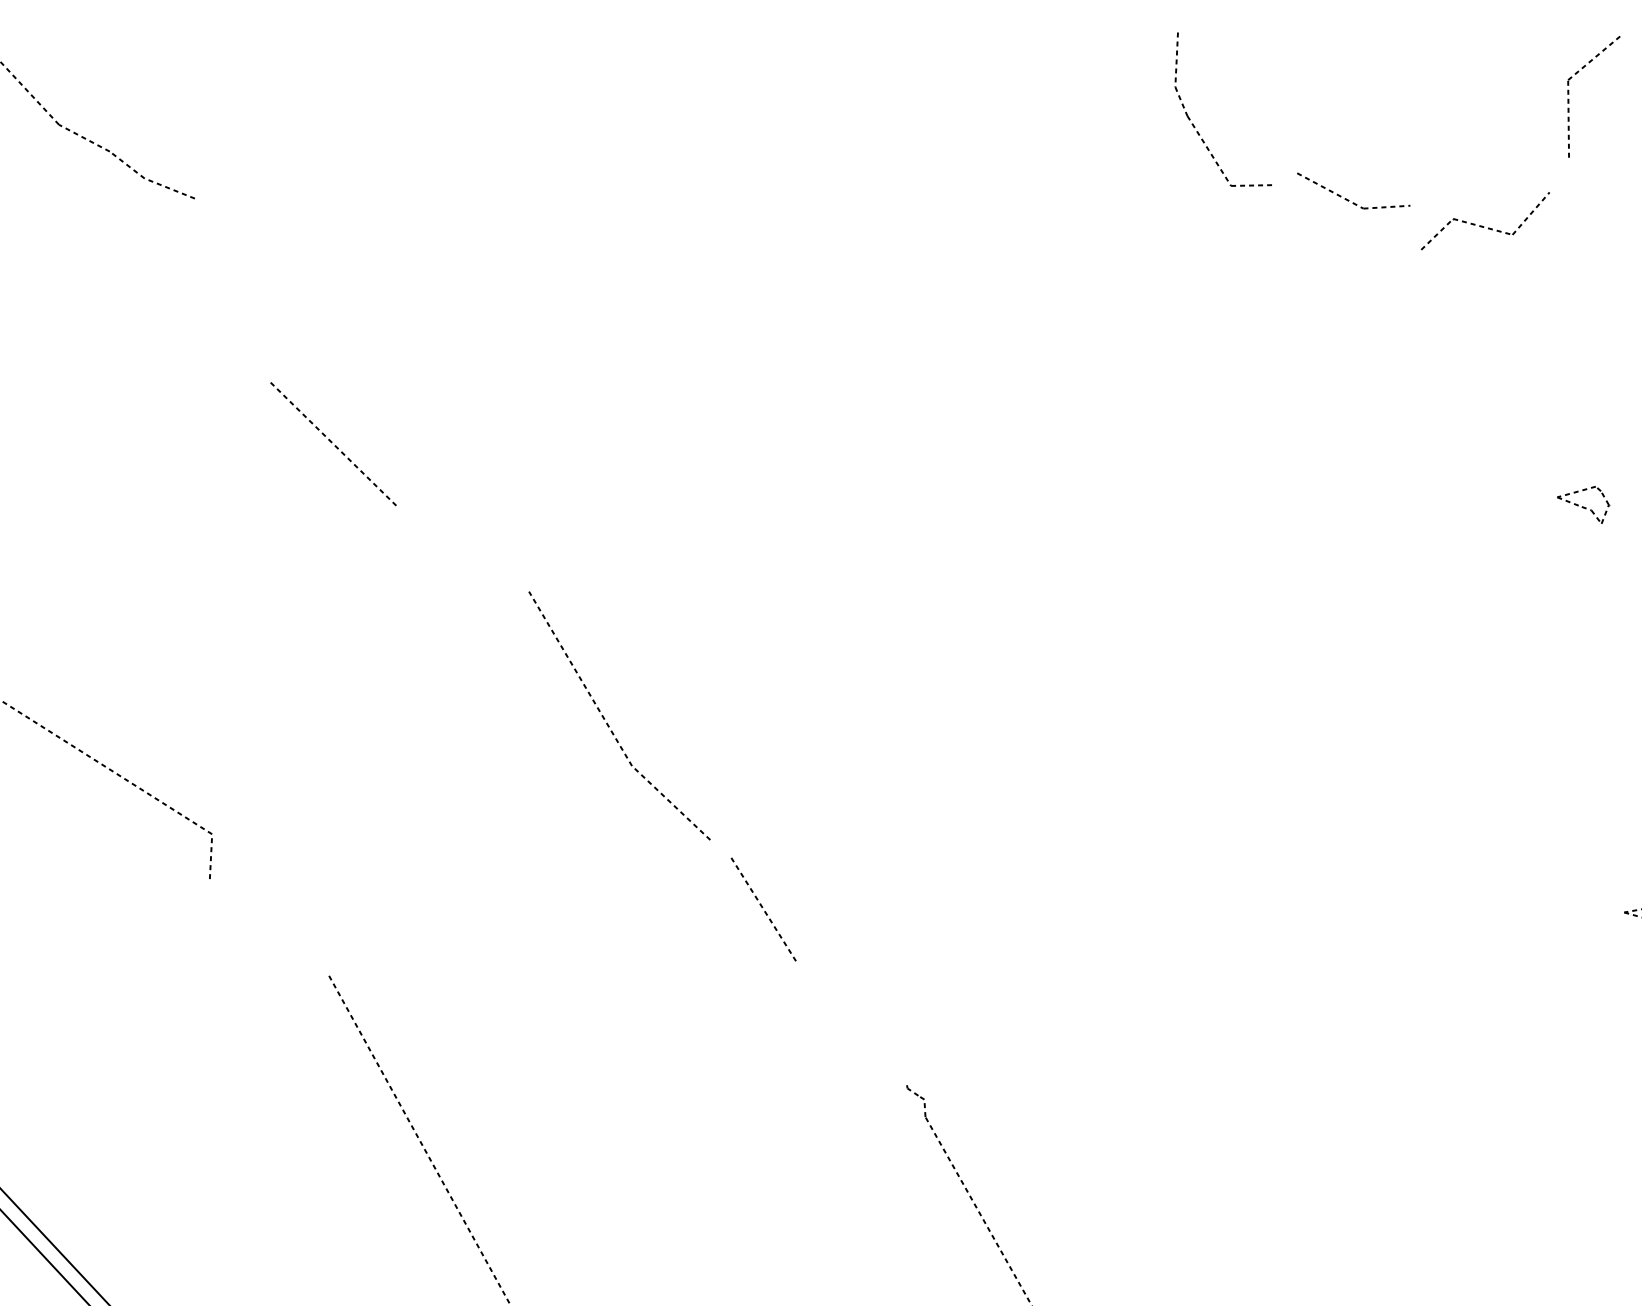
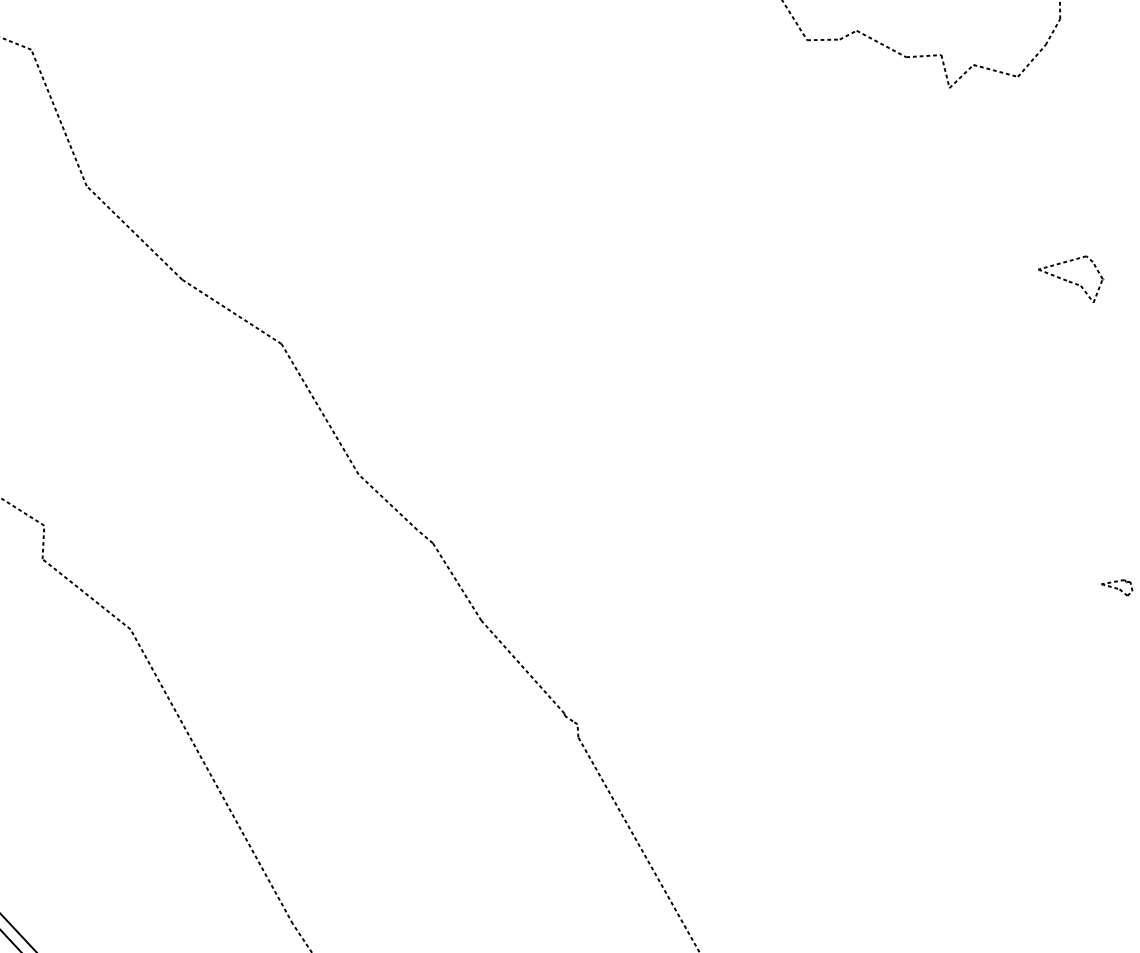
line: (1559, 174) -> (1053, 31), added
line: (1285, 179) -> (847, 35), added
line: (1415, 227) -> (945, 71), added
line: (231, 289) -> (58, 117), added
part: (1583, 504) -> (1071, 278), size x1.67
line: (462, 548) -> (231, 311), added
line: (720, 848) -> (424, 536), added
line: (268, 925) -> (86, 593), added
line: (851, 1023) -> (522, 667), added

